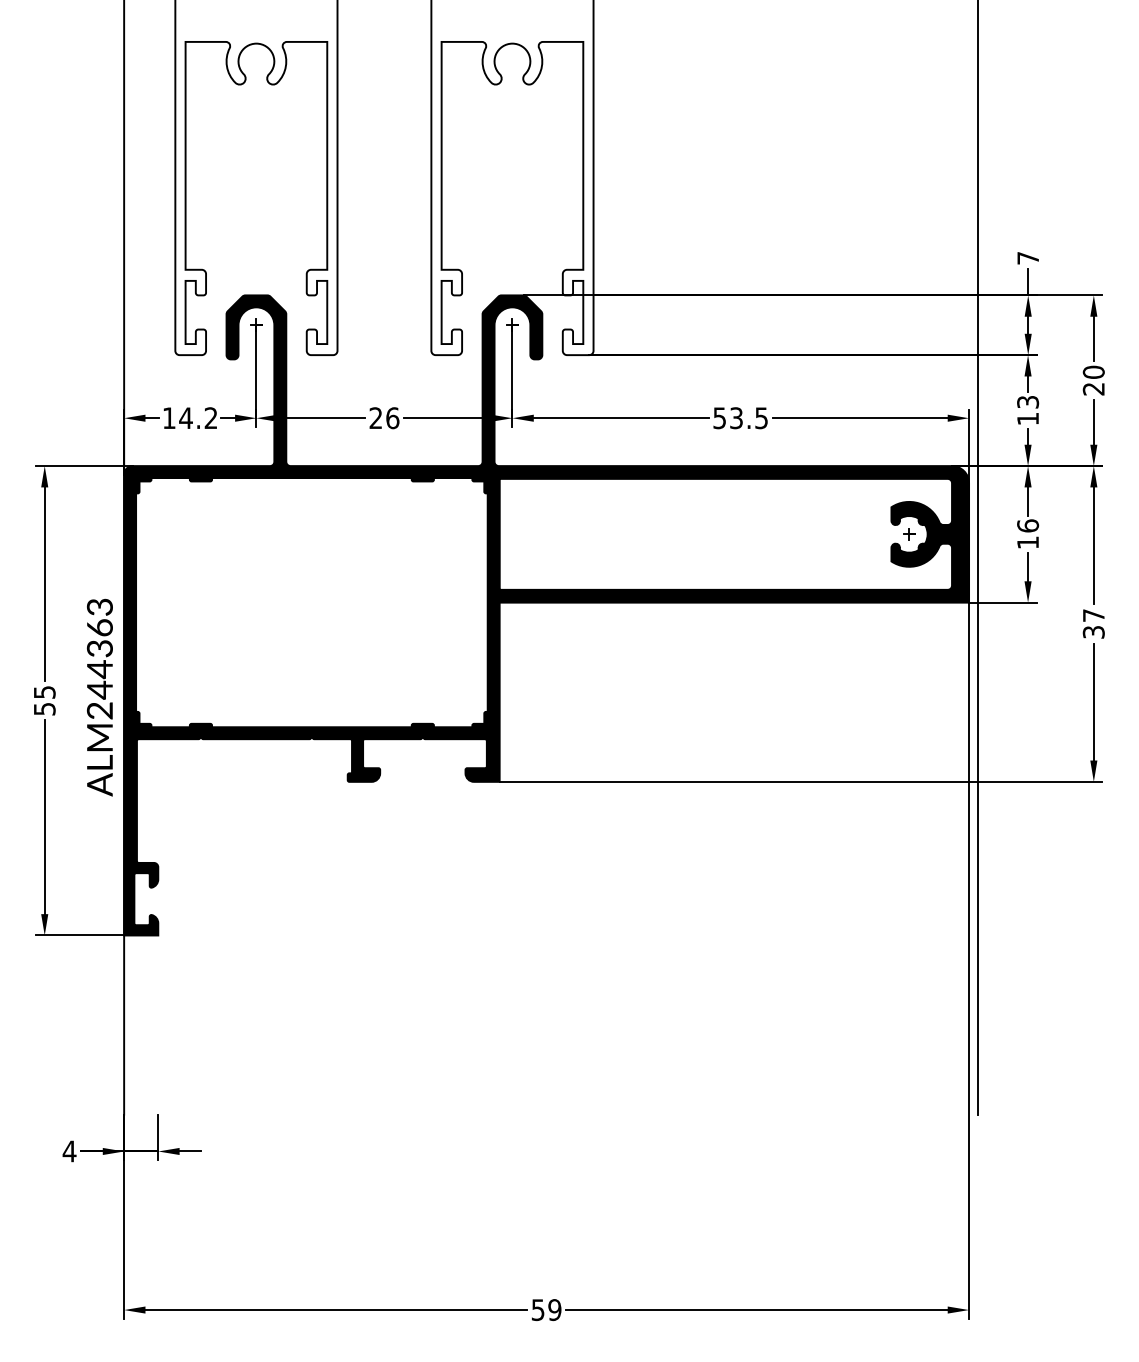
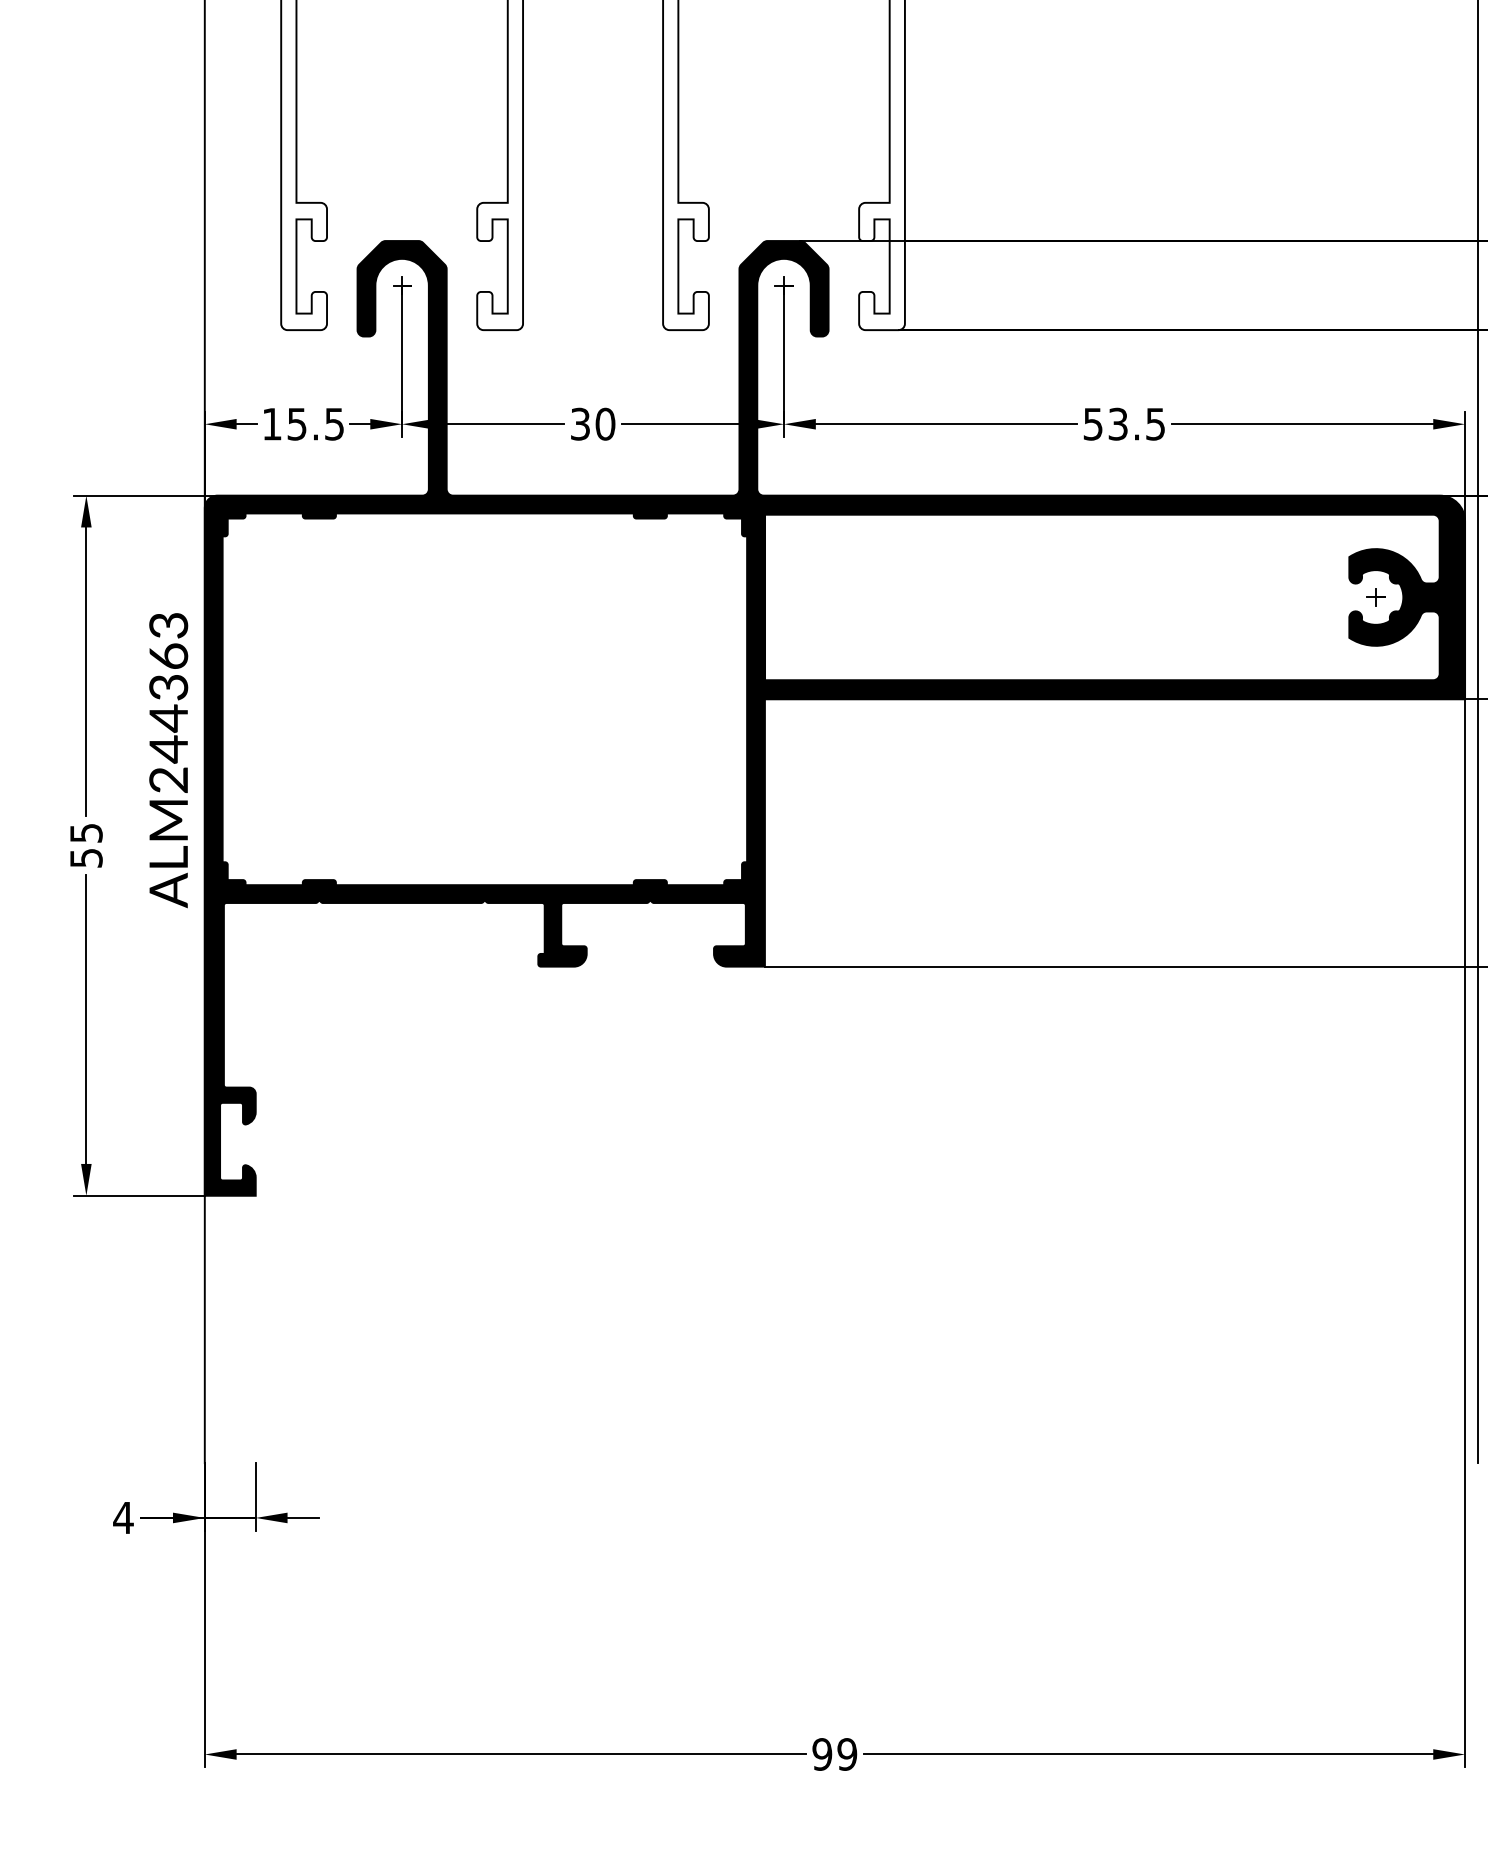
text: (198, 418) -> (315, 424), 14.2 -> 15.5
text: (384, 418) -> (593, 424), 26 -> 30
text: (99, 697) -> (168, 760), moved
text: (537, 1309) -> (821, 1753), 59 -> 99

